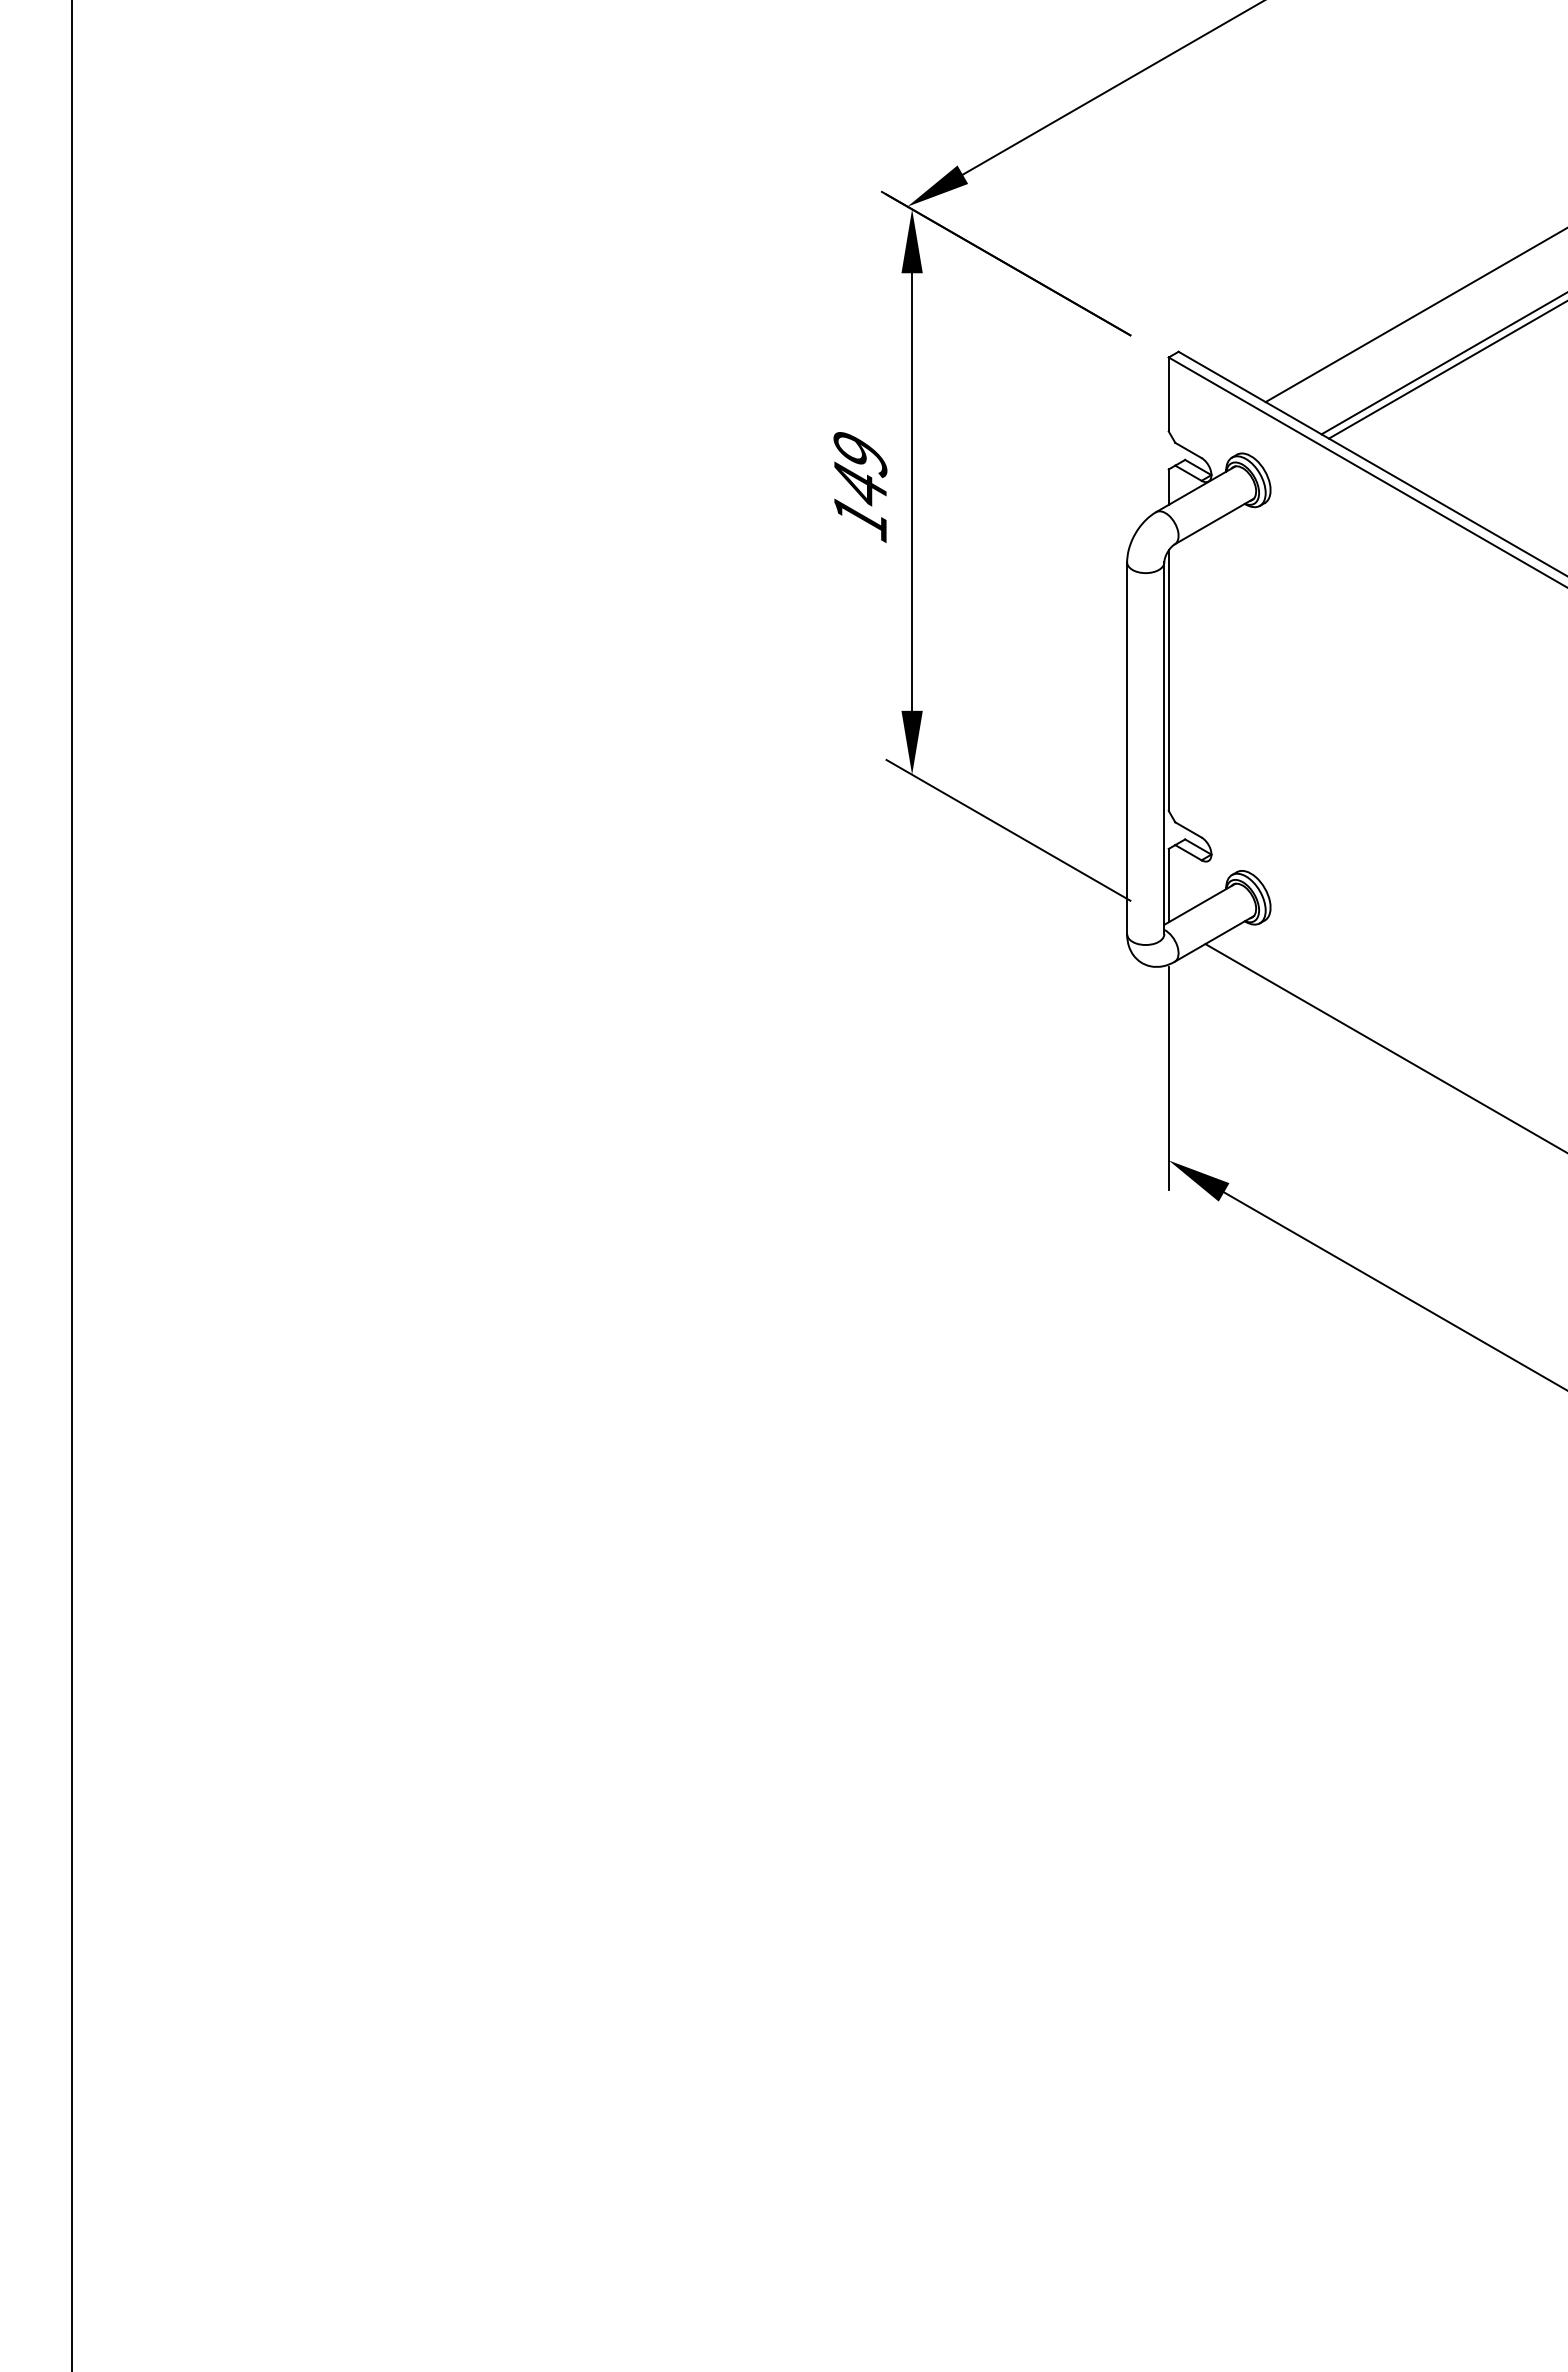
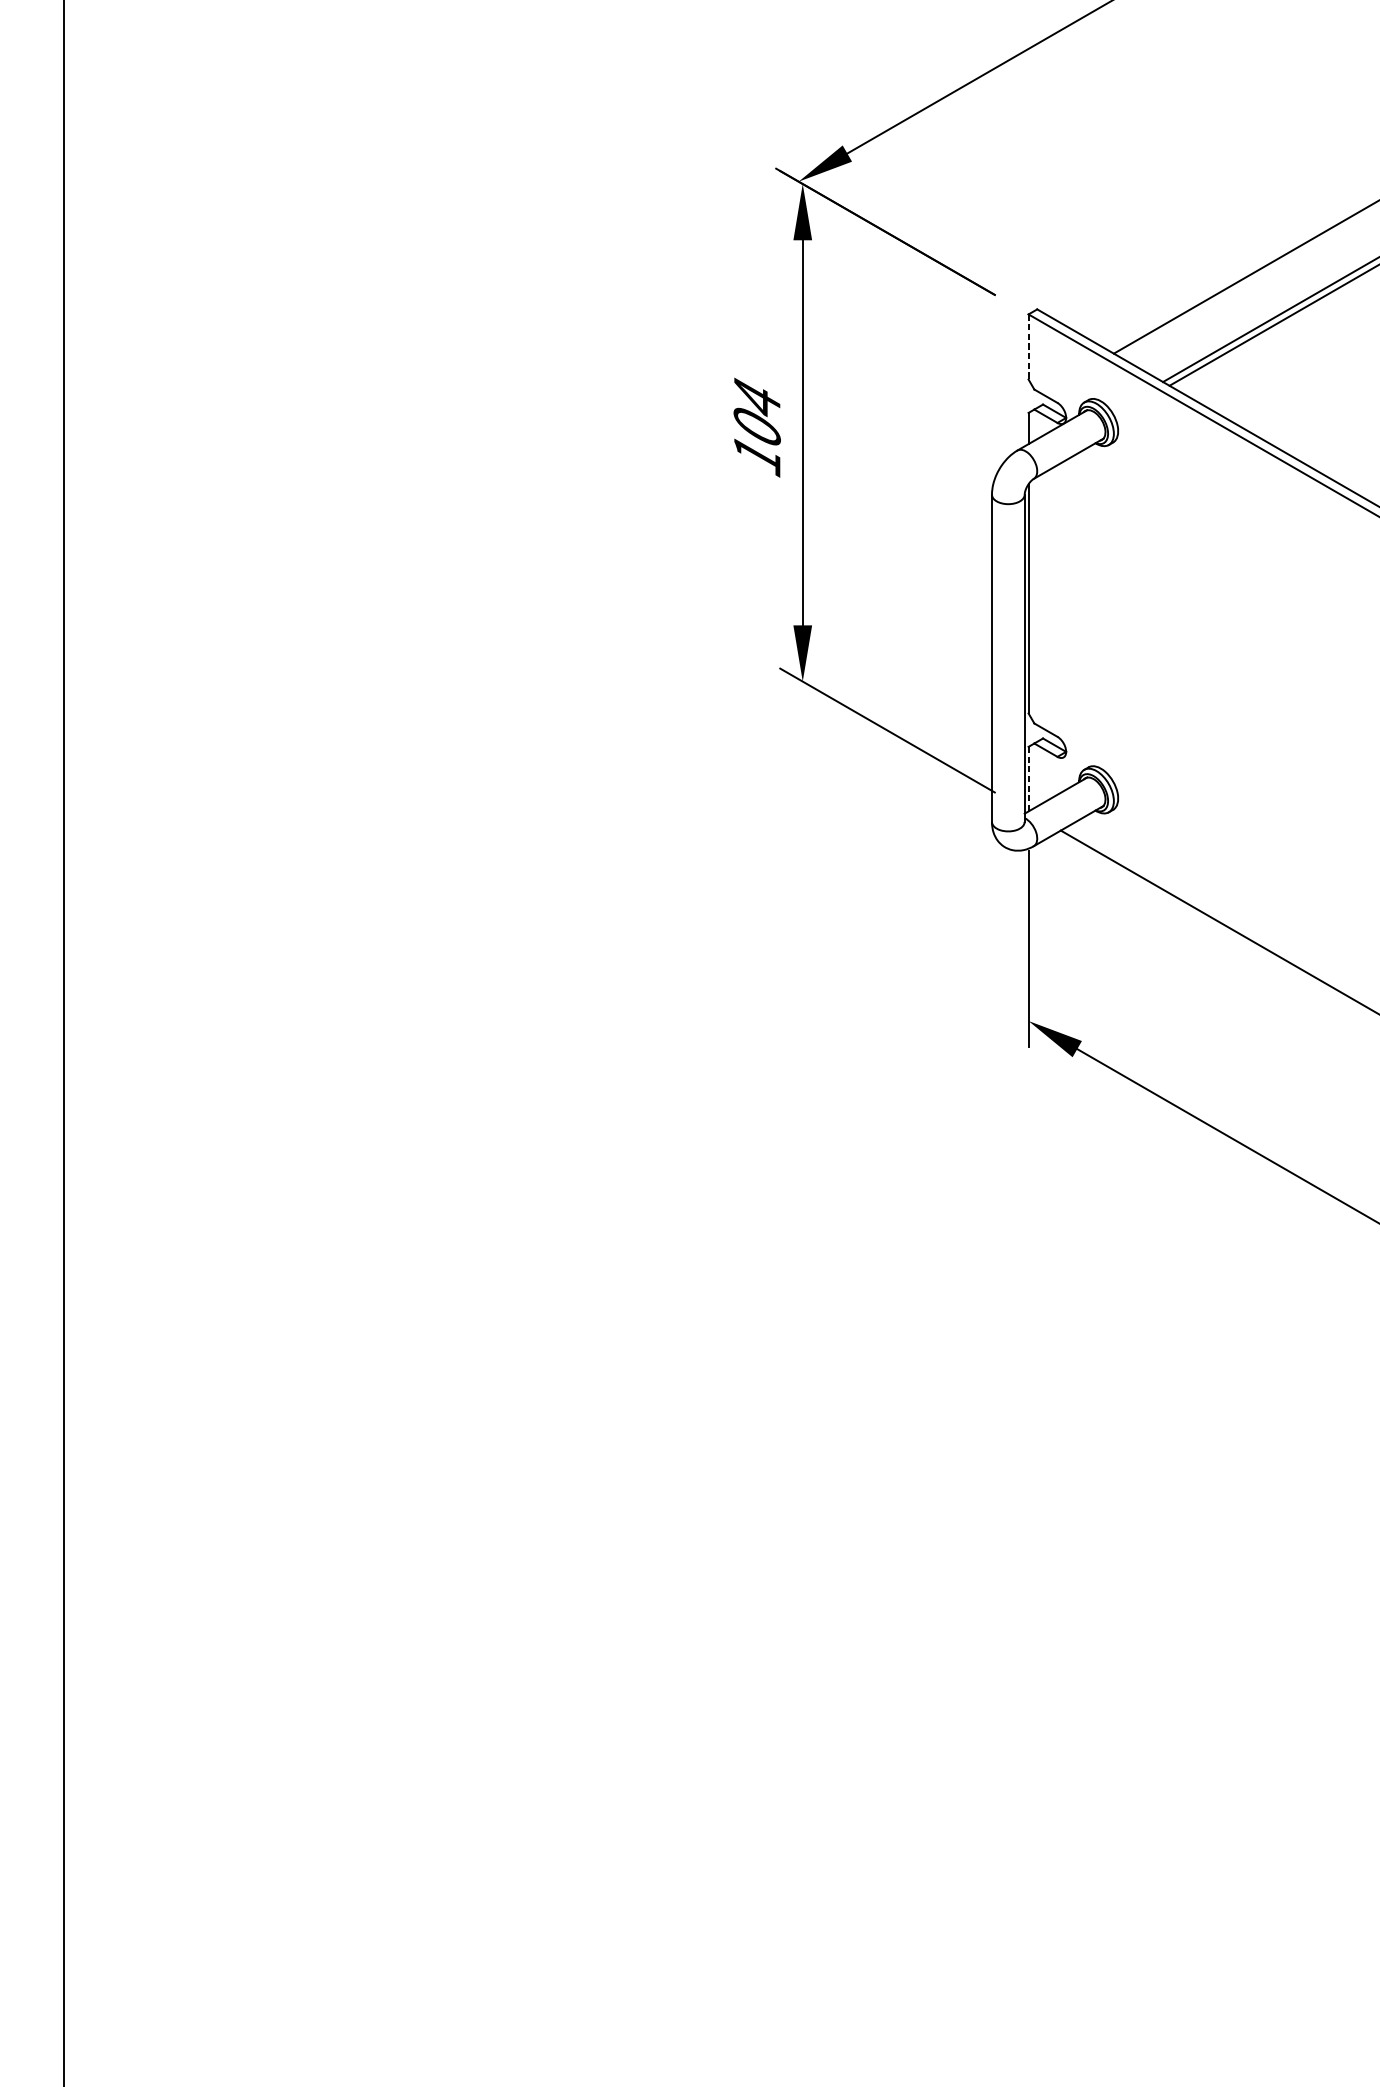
line: (1168, 394) -> (1028, 346), solid -> dashed
text: (860, 467) -> (757, 411), 149 -> 104
line: (1168, 885) -> (1028, 779), solid -> dashed

